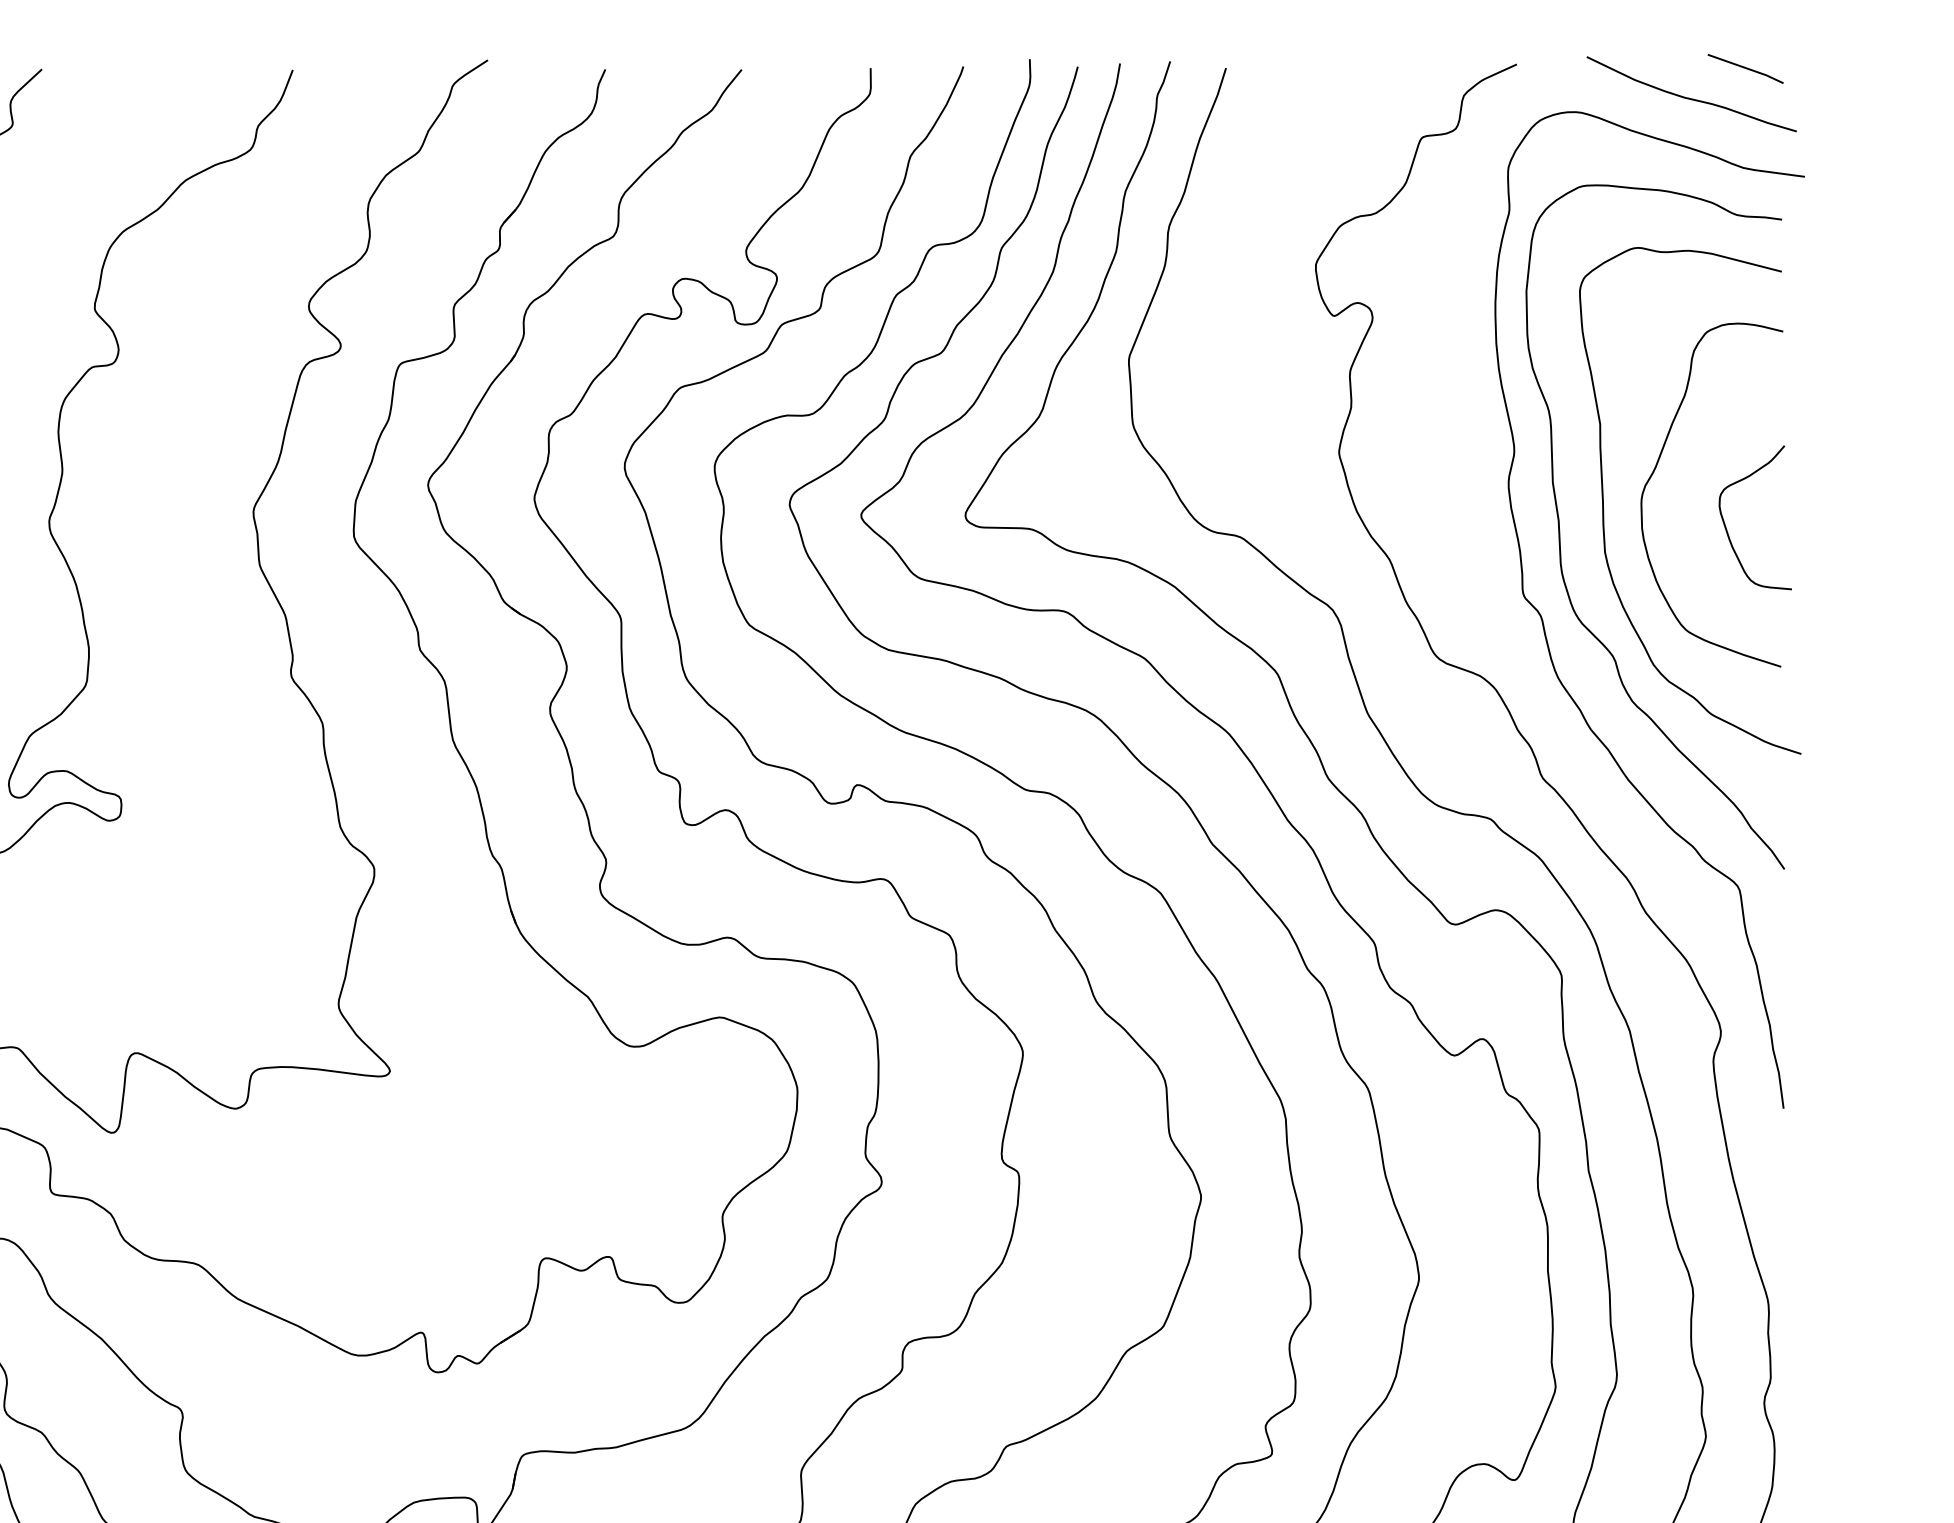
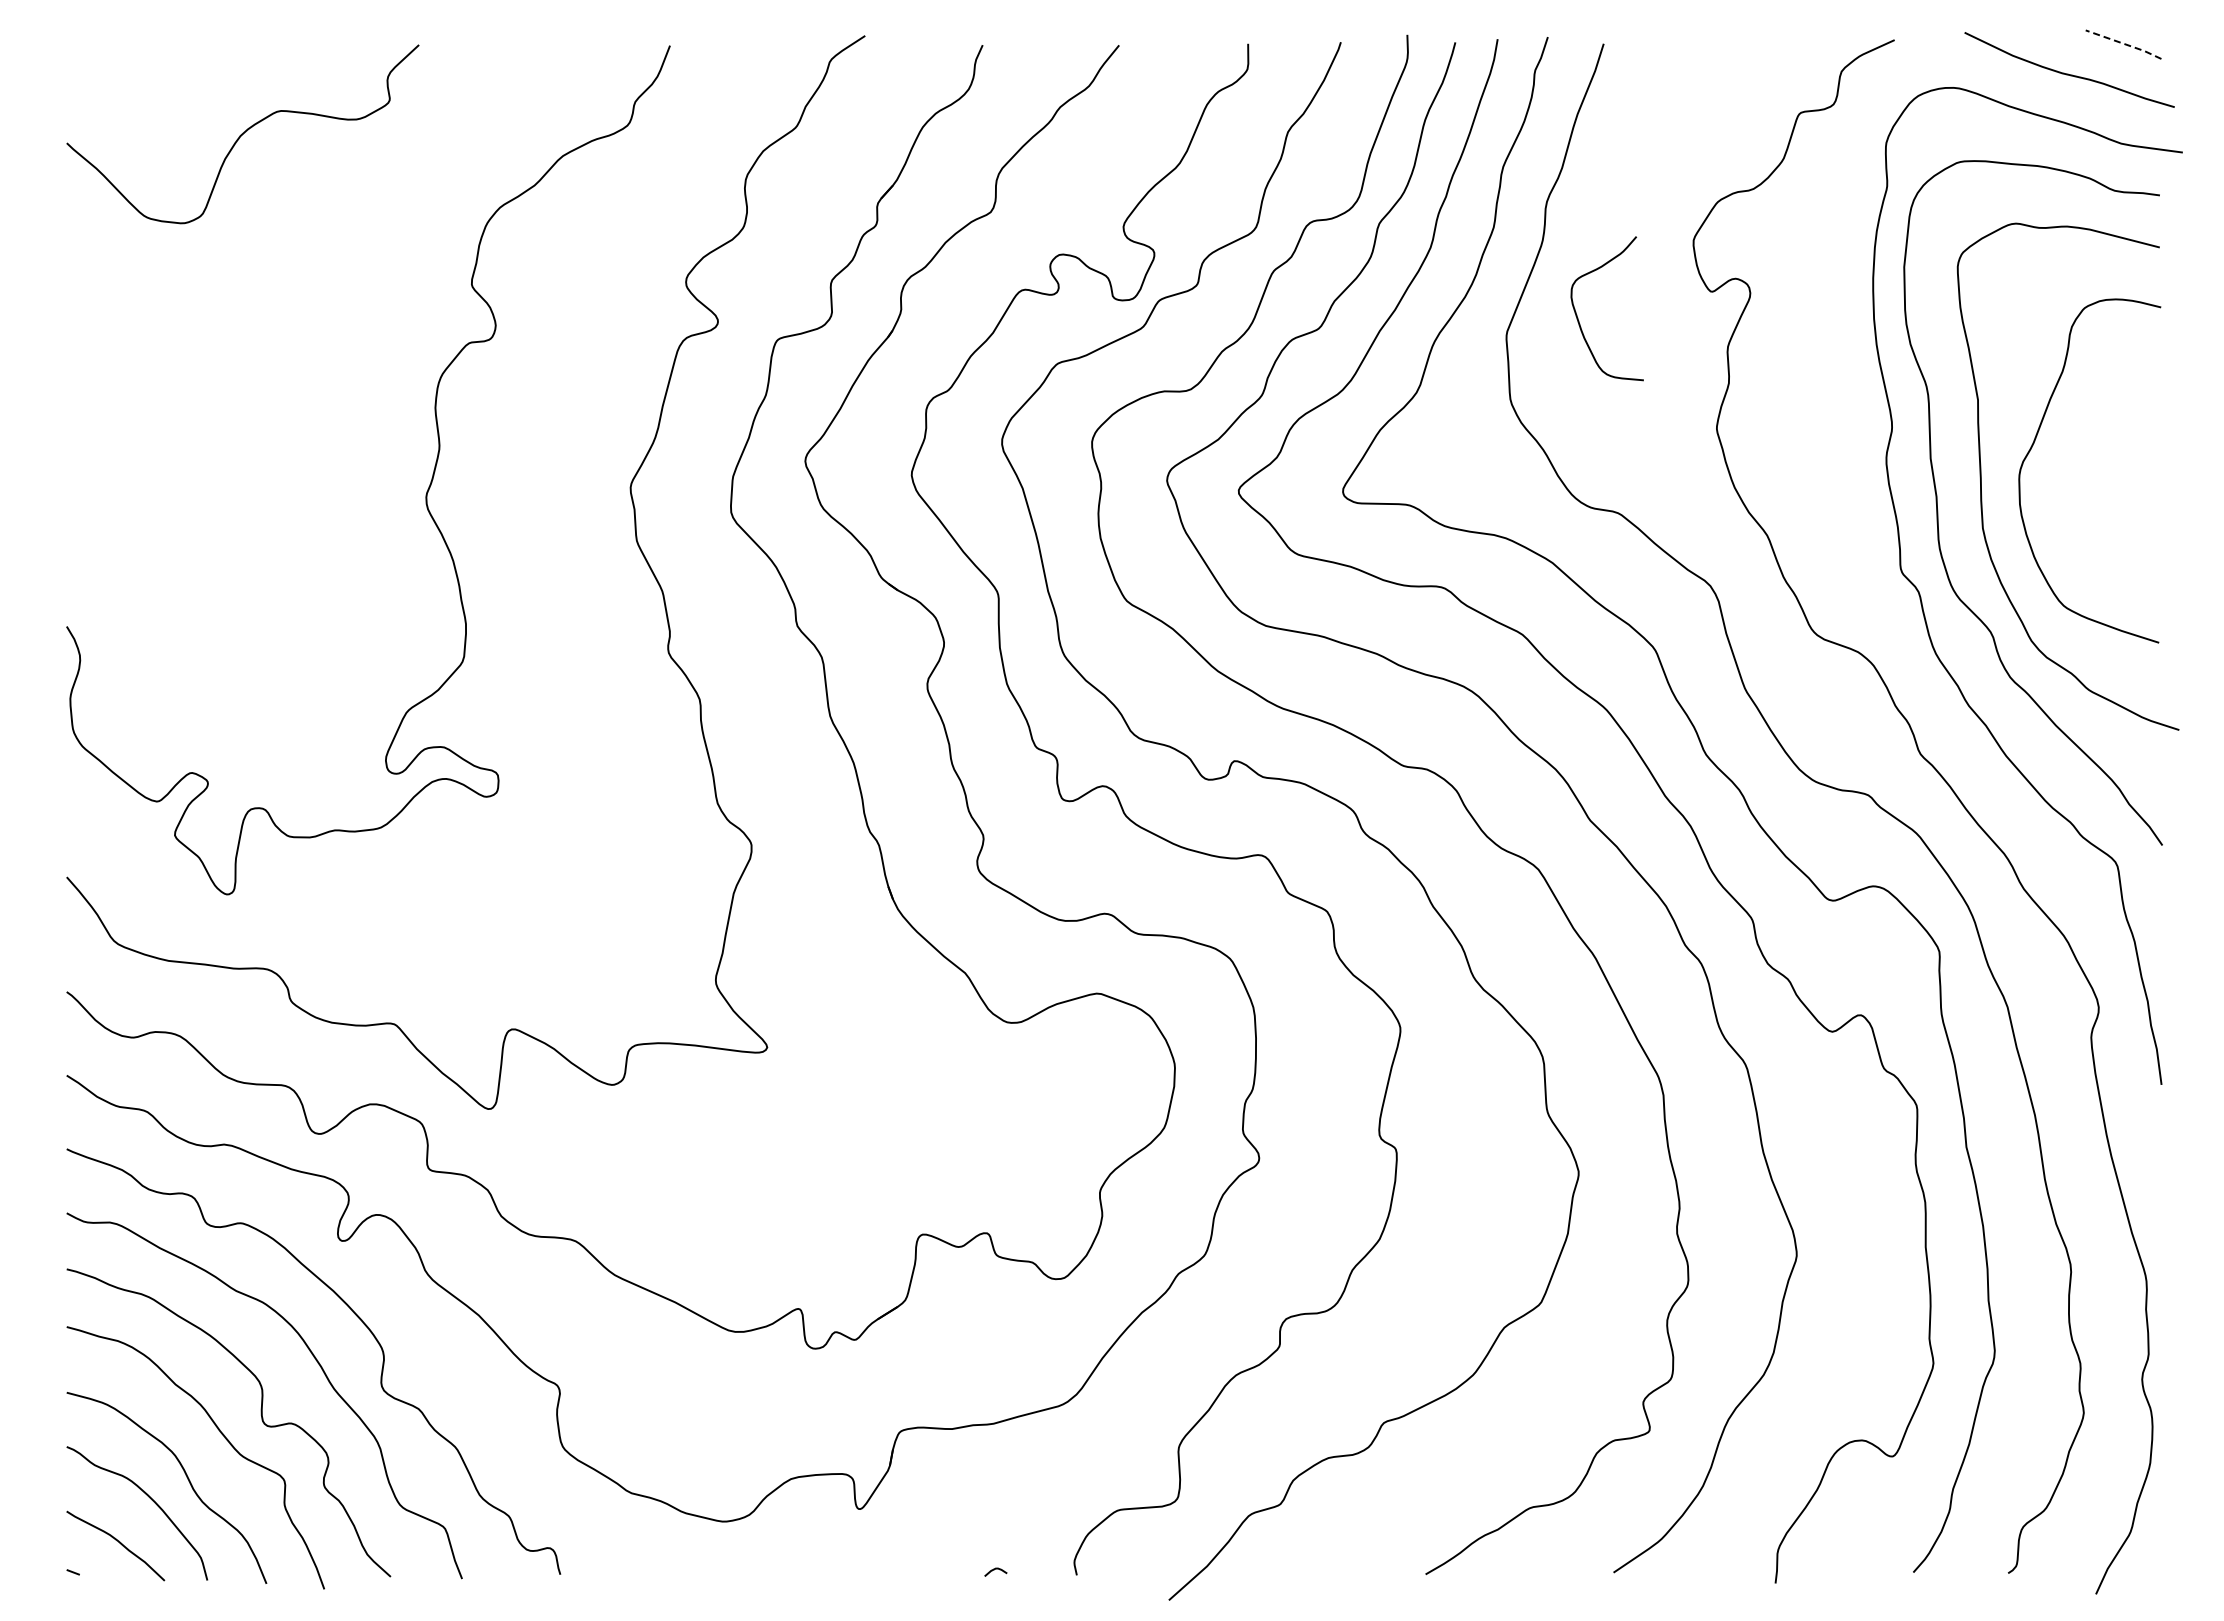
line: (1745, 67) -> (2123, 43), solid -> dashed
curve: (1726, 526) -> (1578, 317), moved

